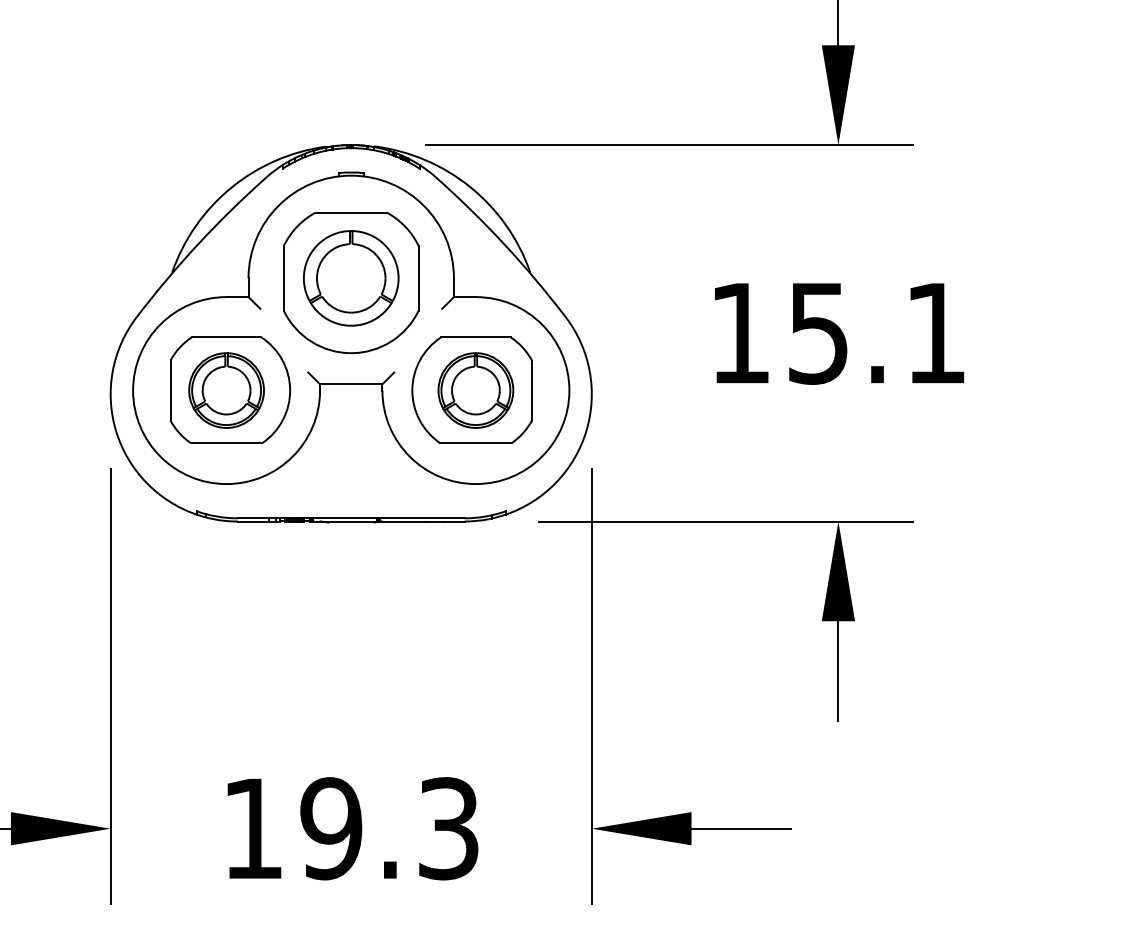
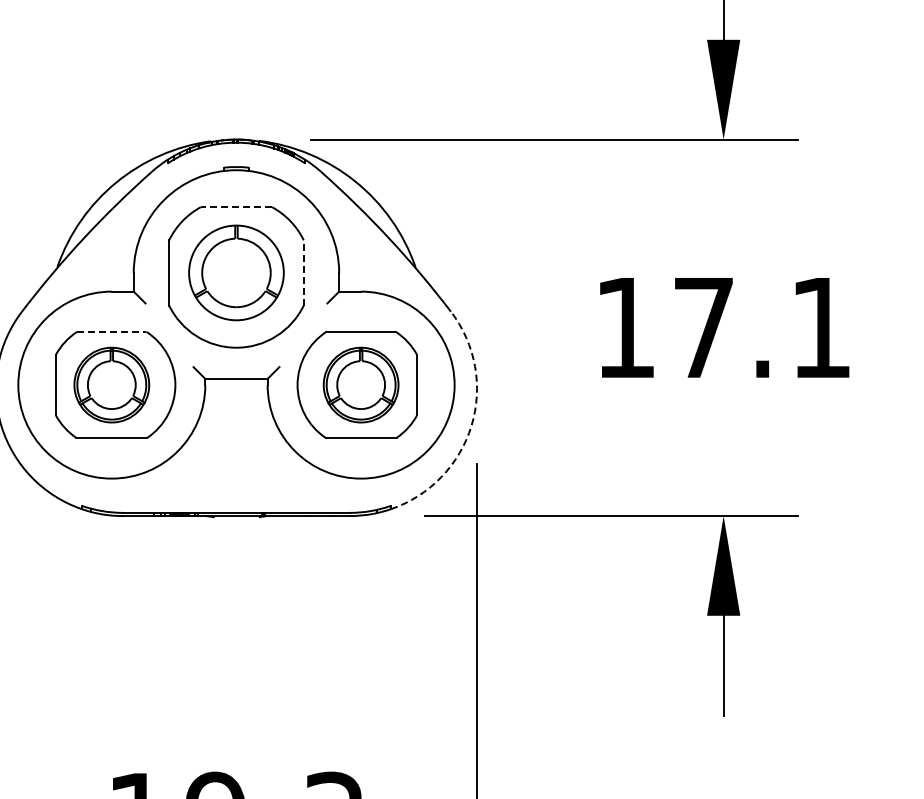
line: (351, 212) -> (236, 207), solid -> dashed
line: (418, 278) -> (303, 273), solid -> dashed
text: (818, 333) -> (703, 328), 15.1 -> 17.1
line: (226, 337) -> (111, 332), solid -> dashed
arc: (586, 431) -> (471, 426), solid -> dashed

